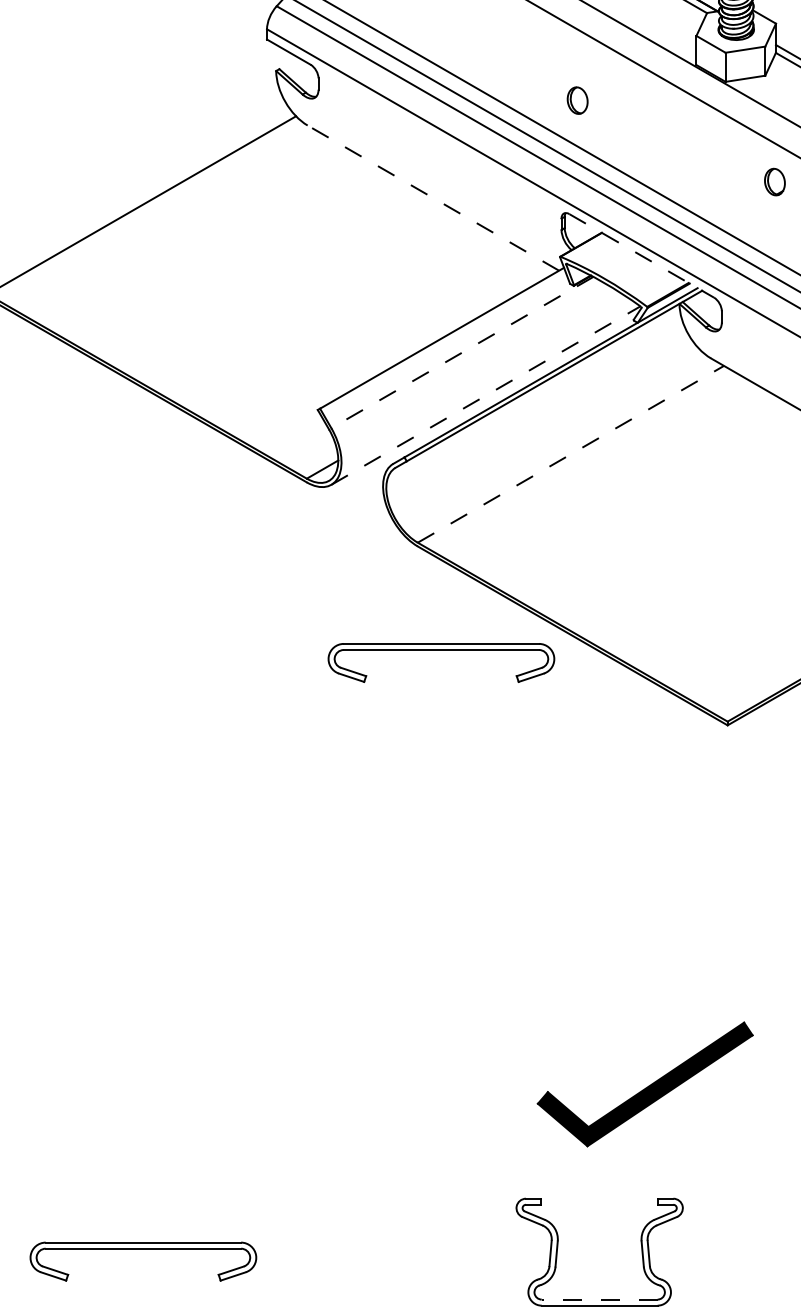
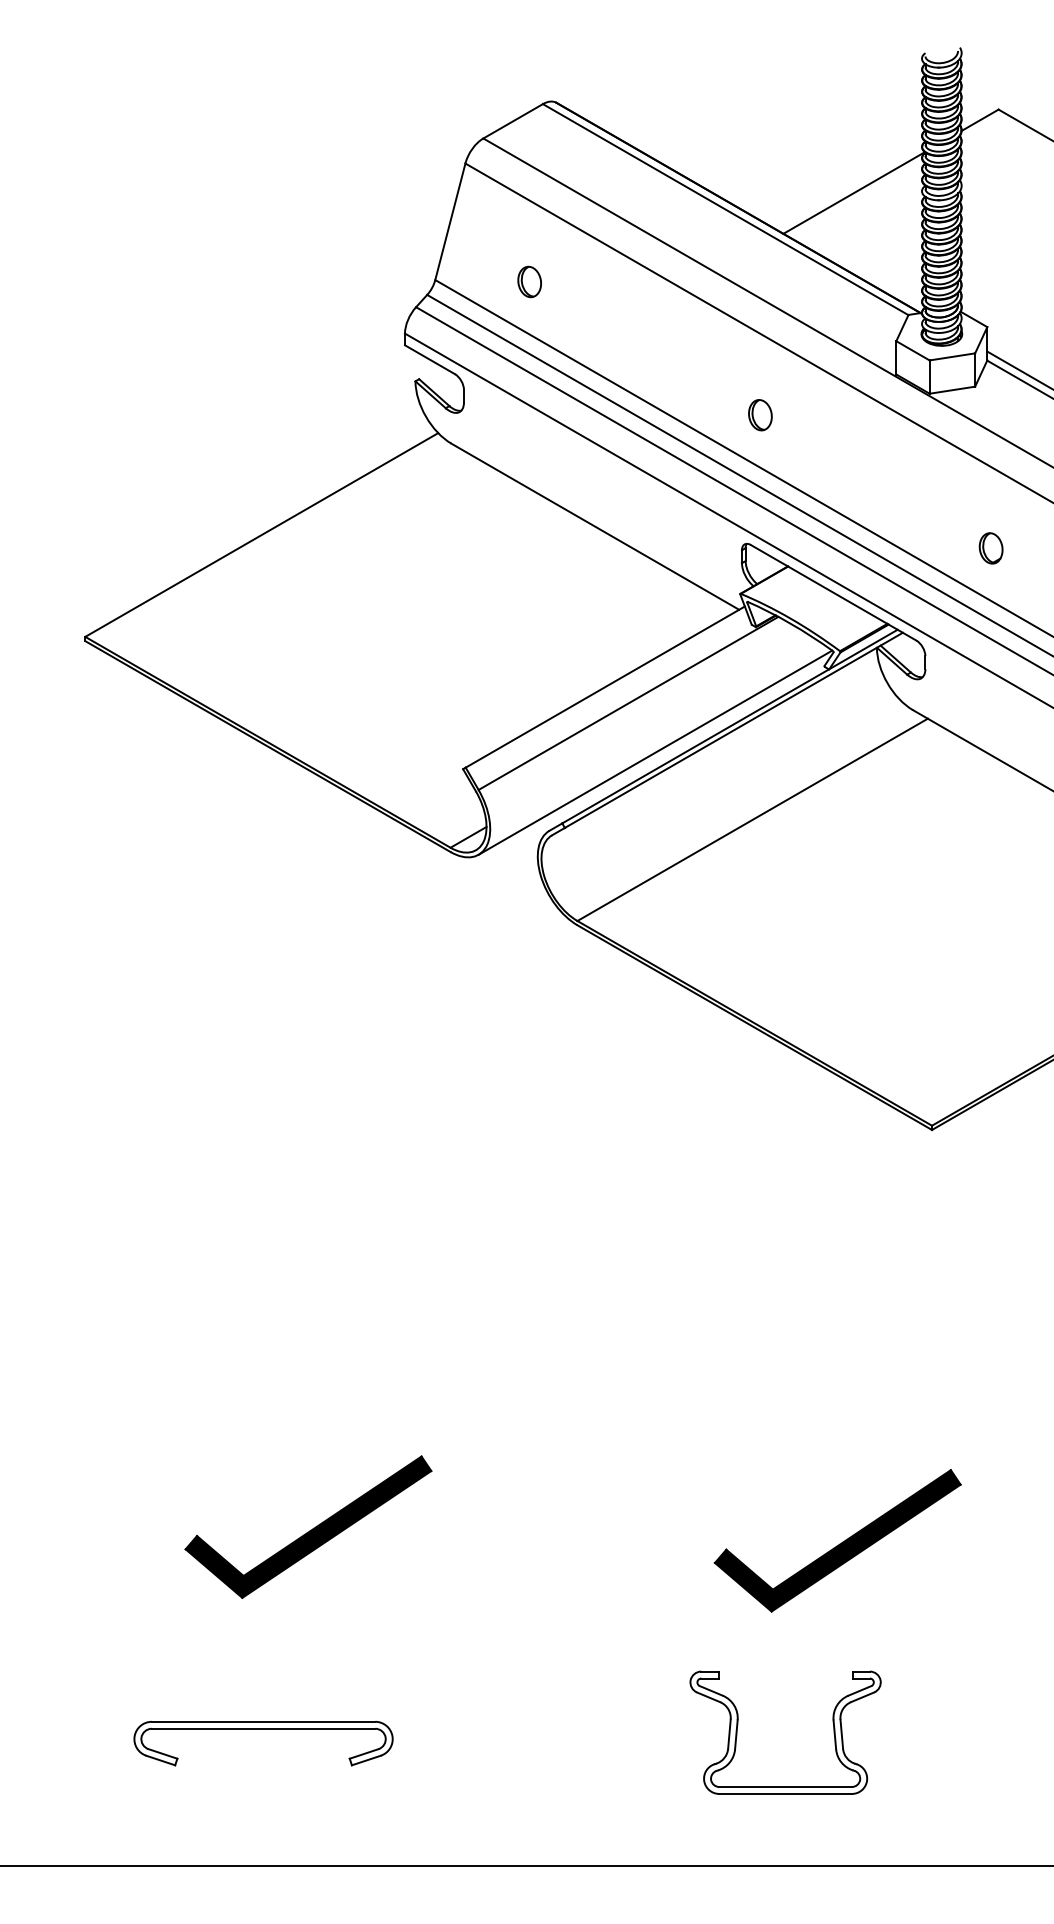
part: (774, 182) -> (990, 548), moved
line: (432, 197) -> (594, 526), dashed -> solid
line: (641, 255) -> (833, 592), dashed -> solid
line: (462, 352) -> (628, 703), dashed -> solid
line: (485, 395) -> (655, 752), dashed -> solid
line: (571, 453) -> (753, 819), dashed -> solid
part: (441, 650) -> (604, 1044), removed
part: (182, 1071) -> (308, 1526), added
line: (599, 1299) -> (785, 1786), dashed -> solid

